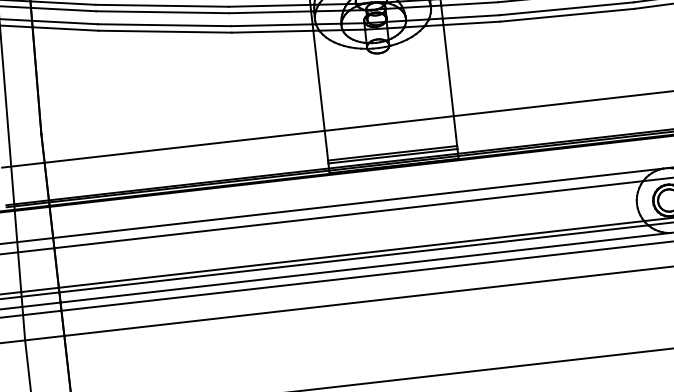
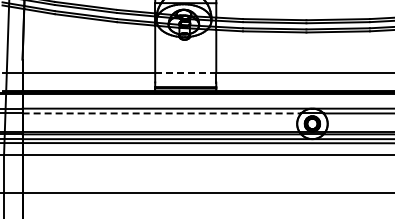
line: (388, 124) -> (185, 73), solid -> dashed
line: (349, 214) -> (162, 113), solid -> dashed

